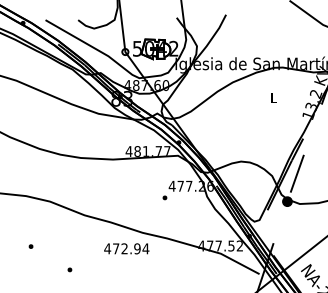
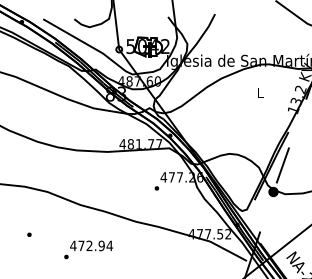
text: (126, 248) -> (91, 245), moved

